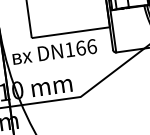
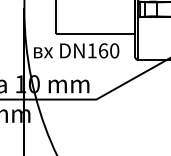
text: (91, 46) -> (114, 50), DN166 -> DN160

